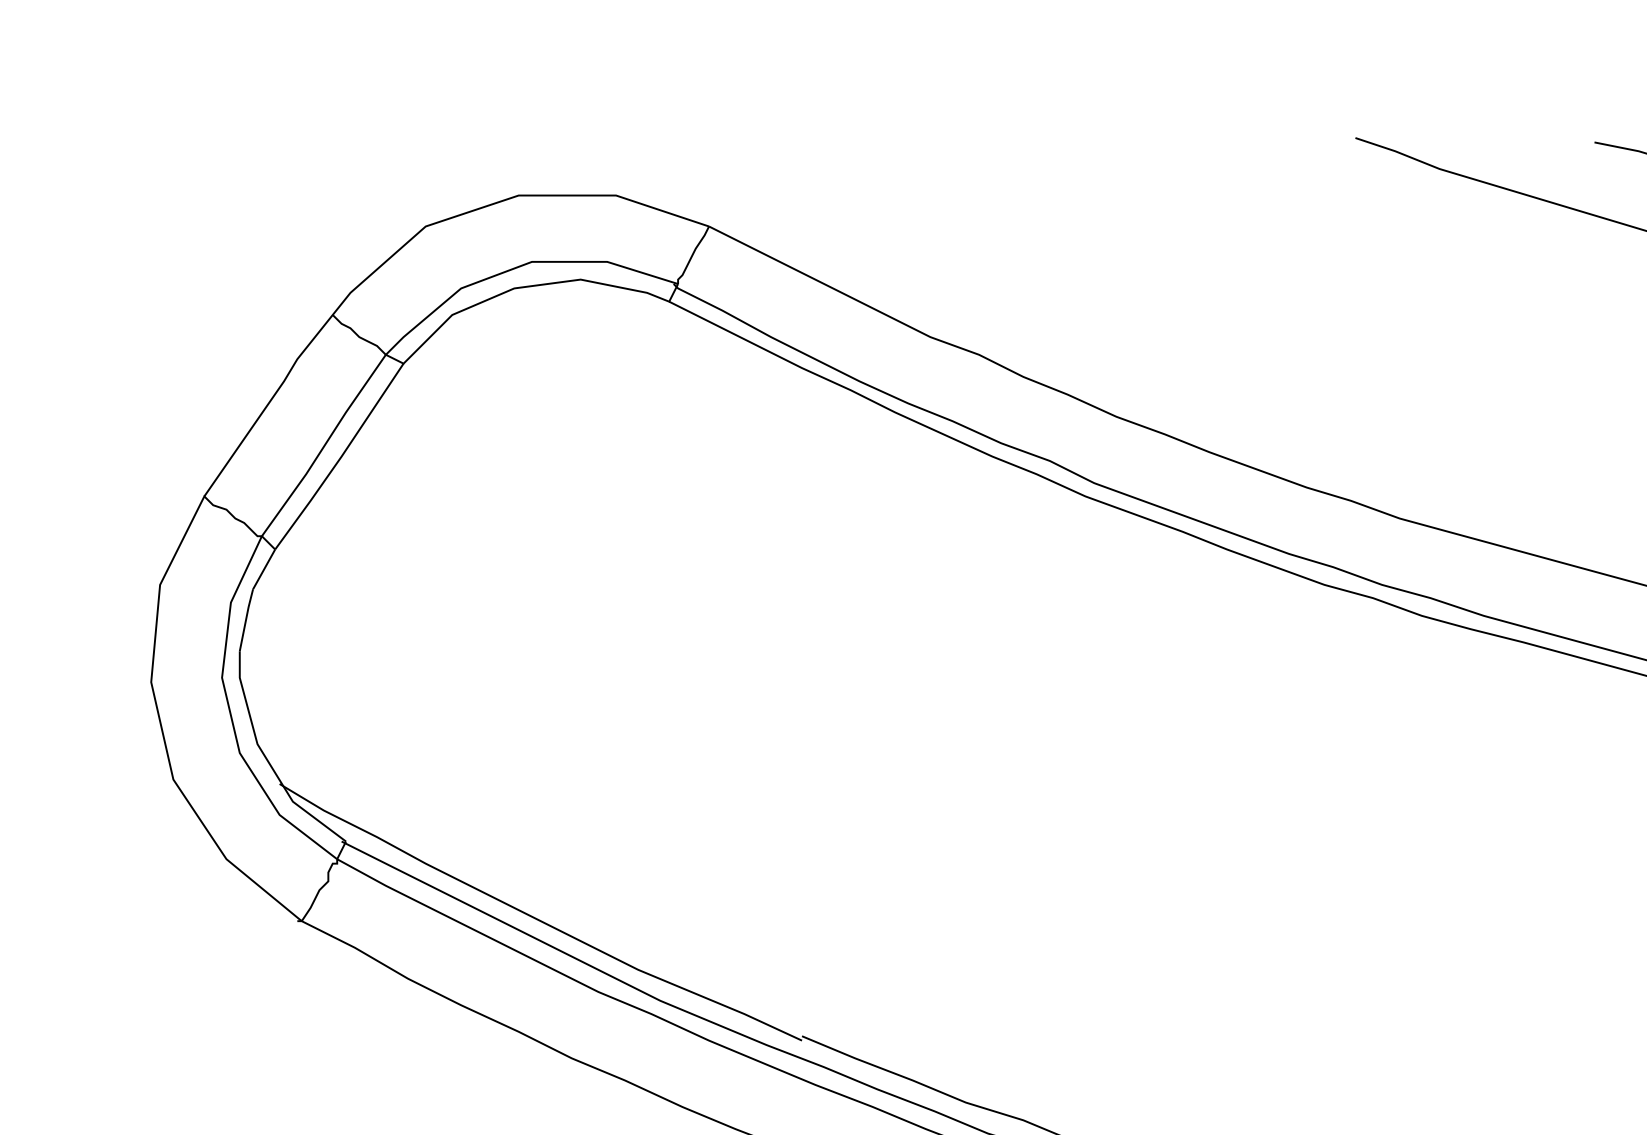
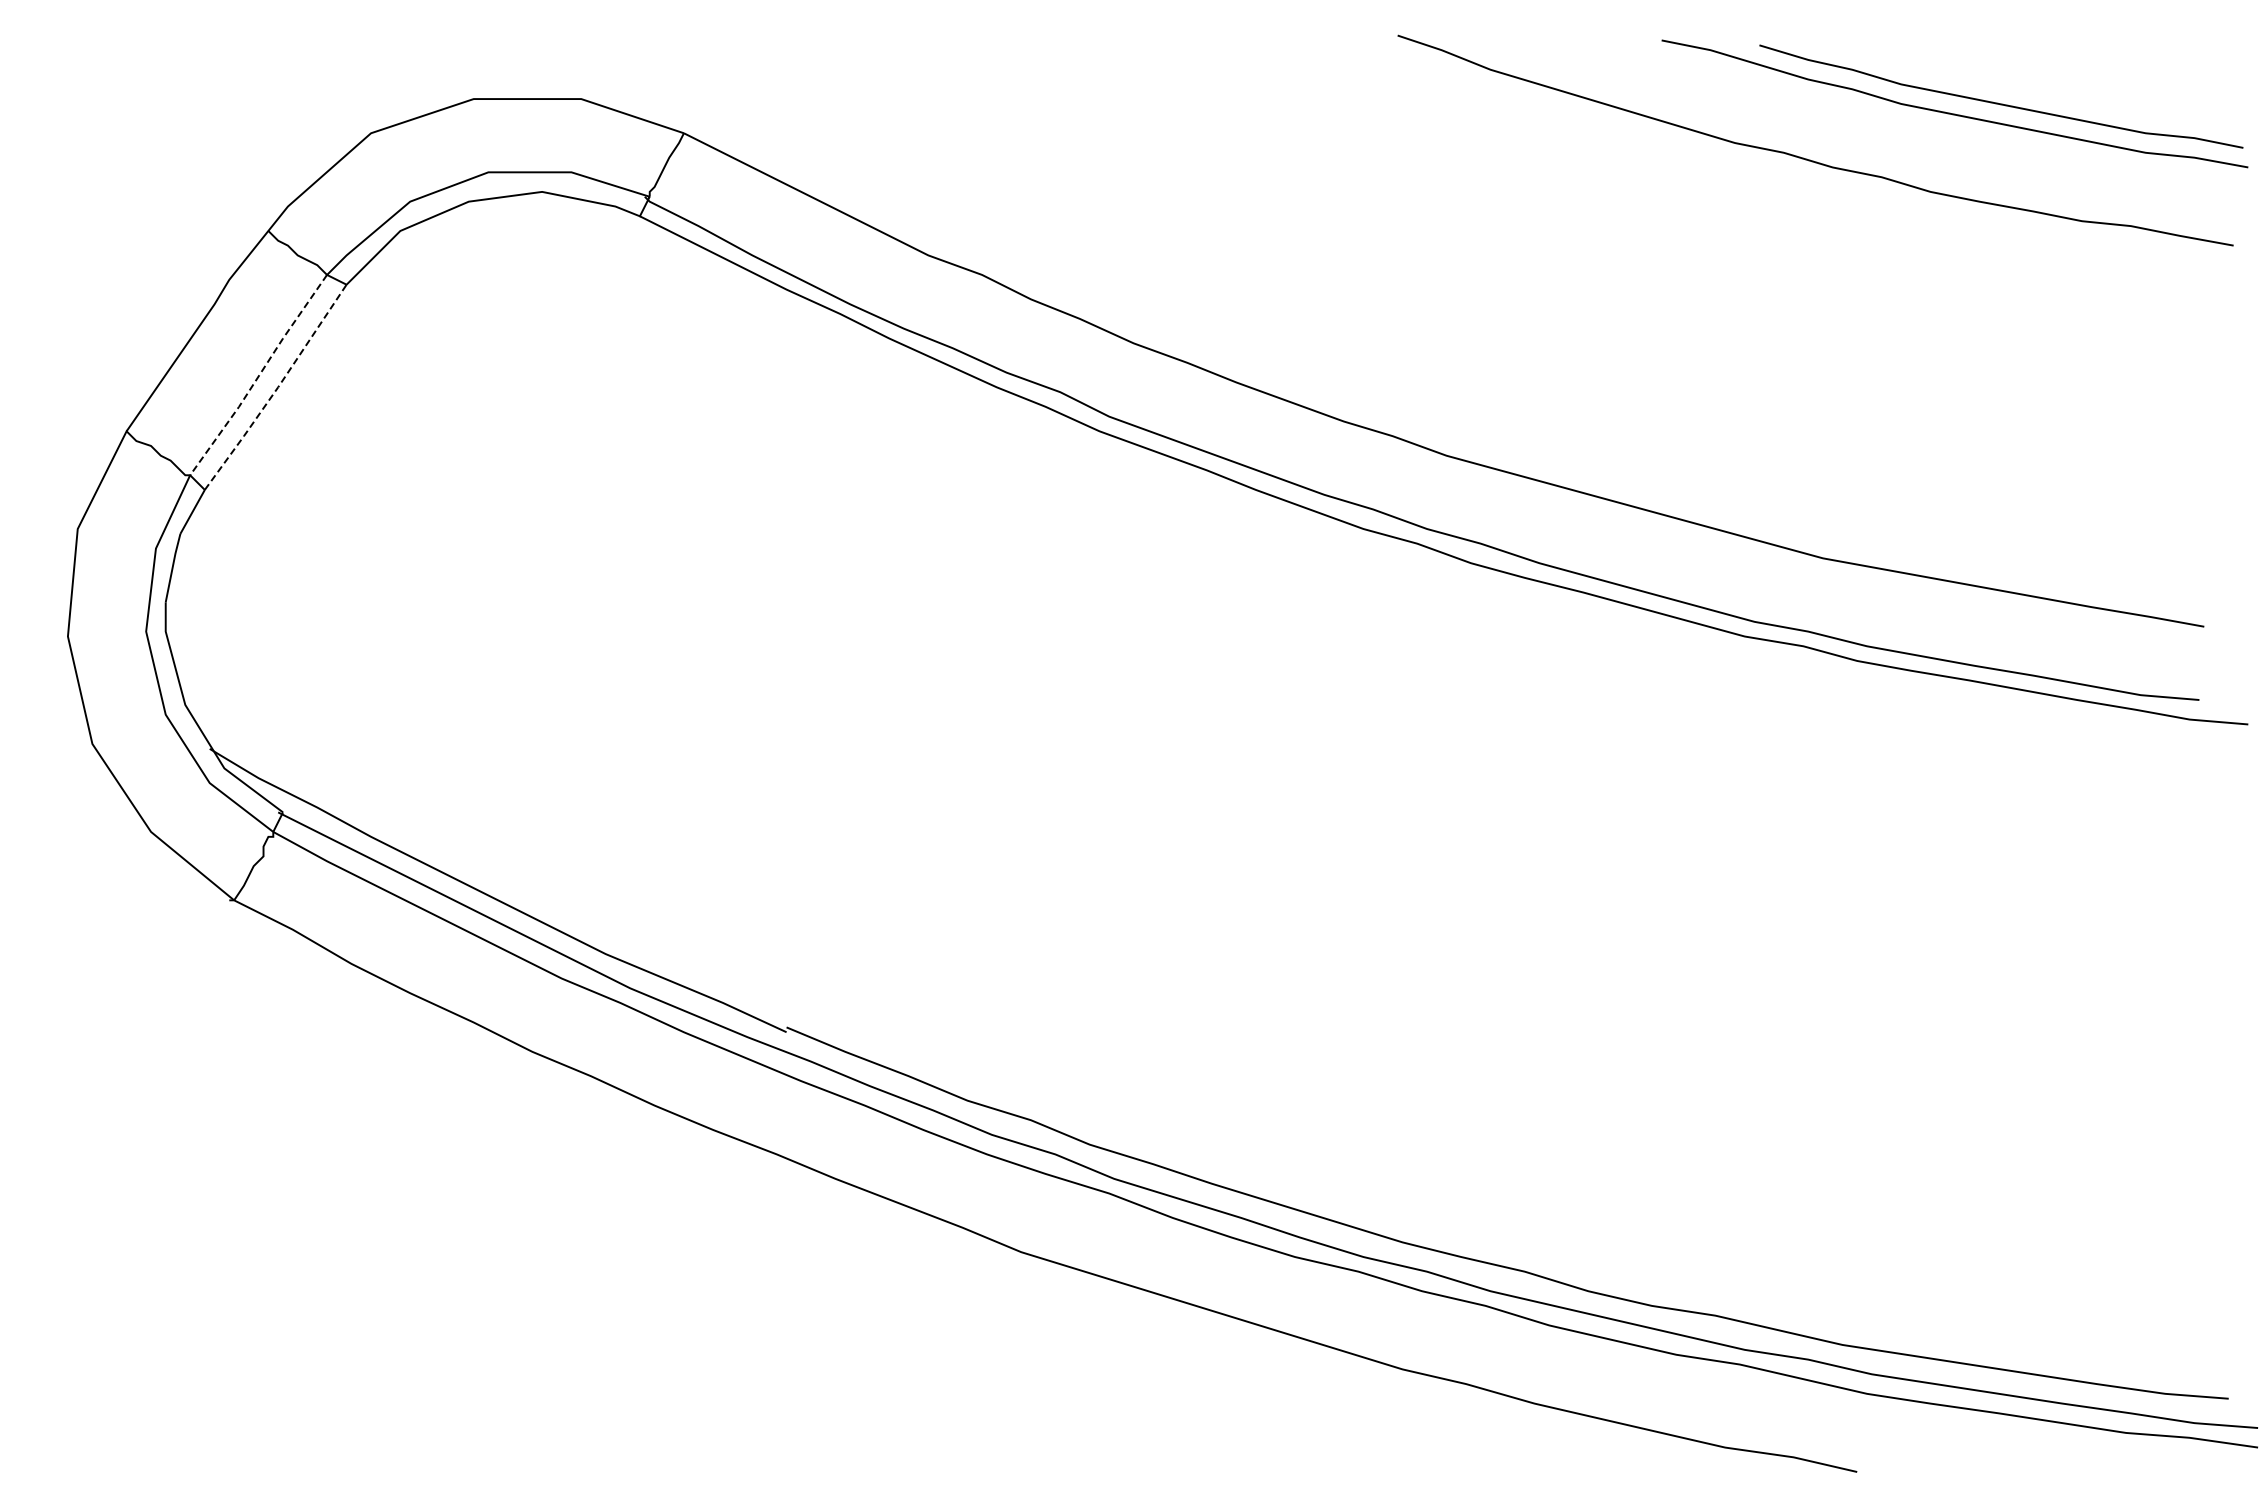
line: (323, 446) -> (258, 376), solid -> dashed
line: (341, 457) -> (277, 388), solid -> dashed

